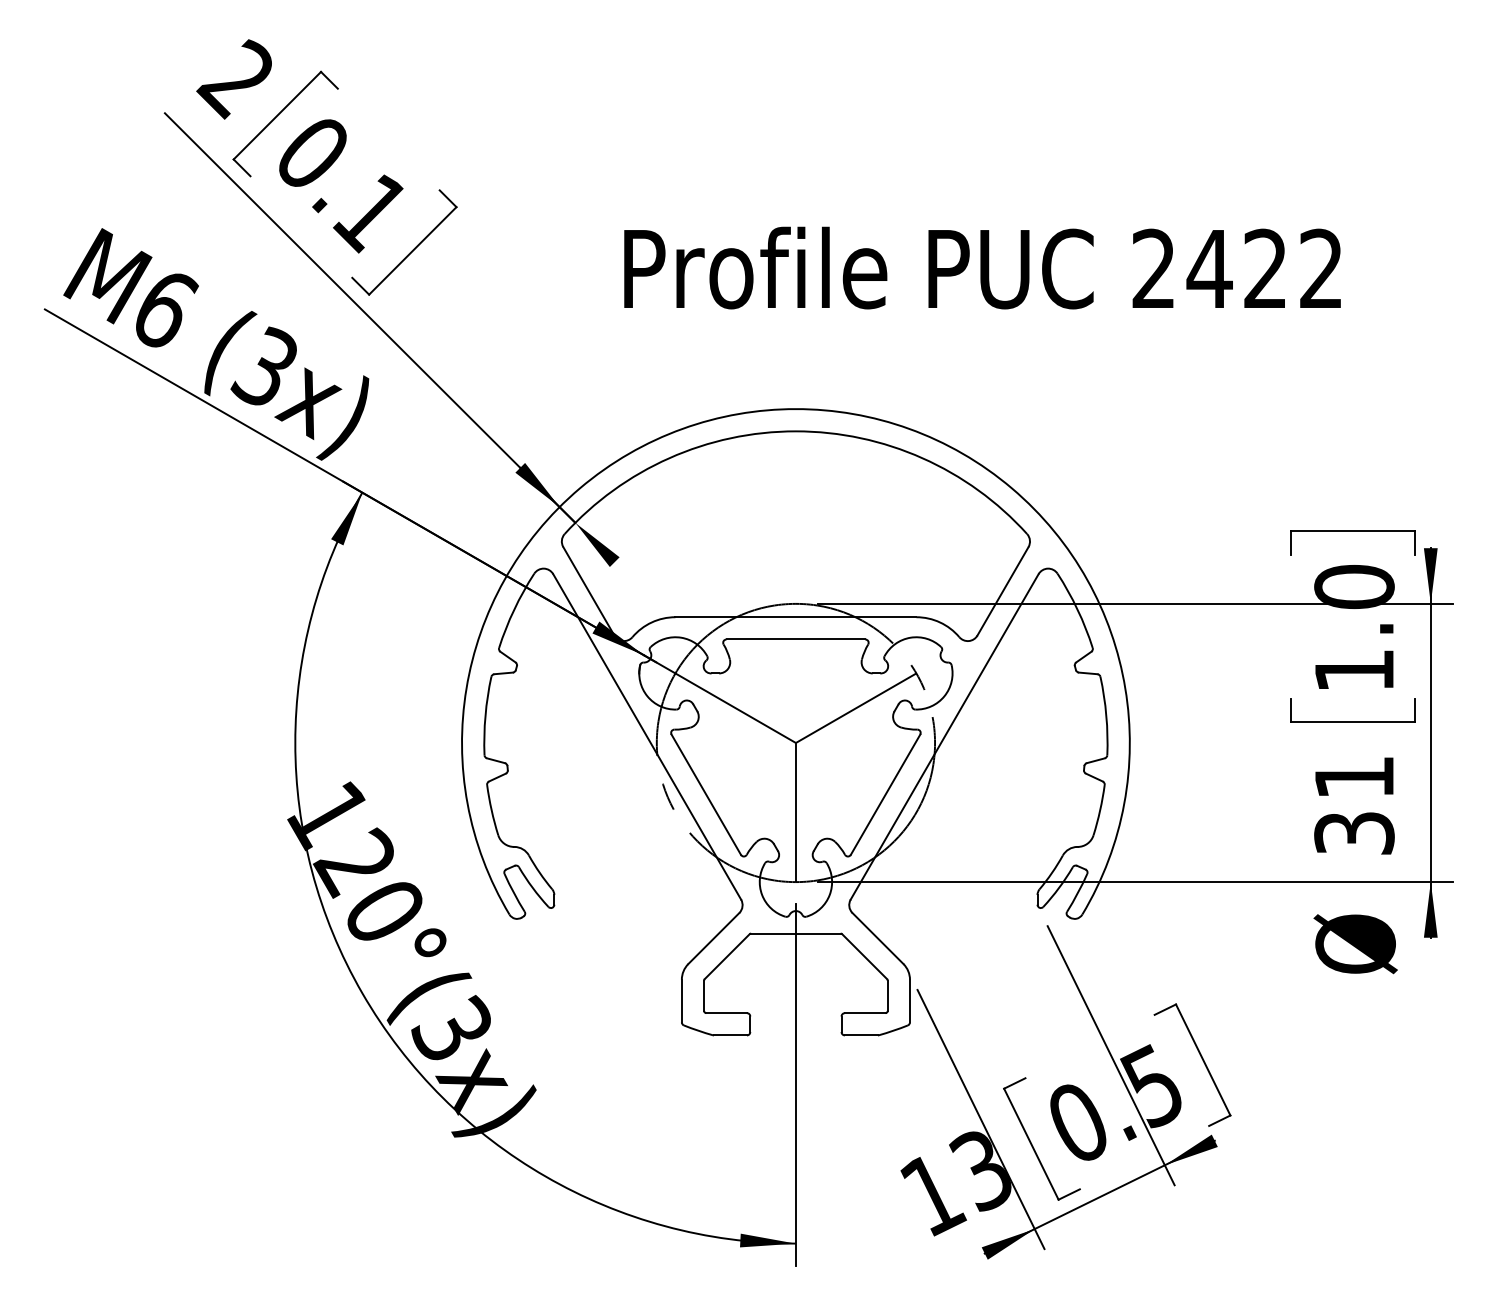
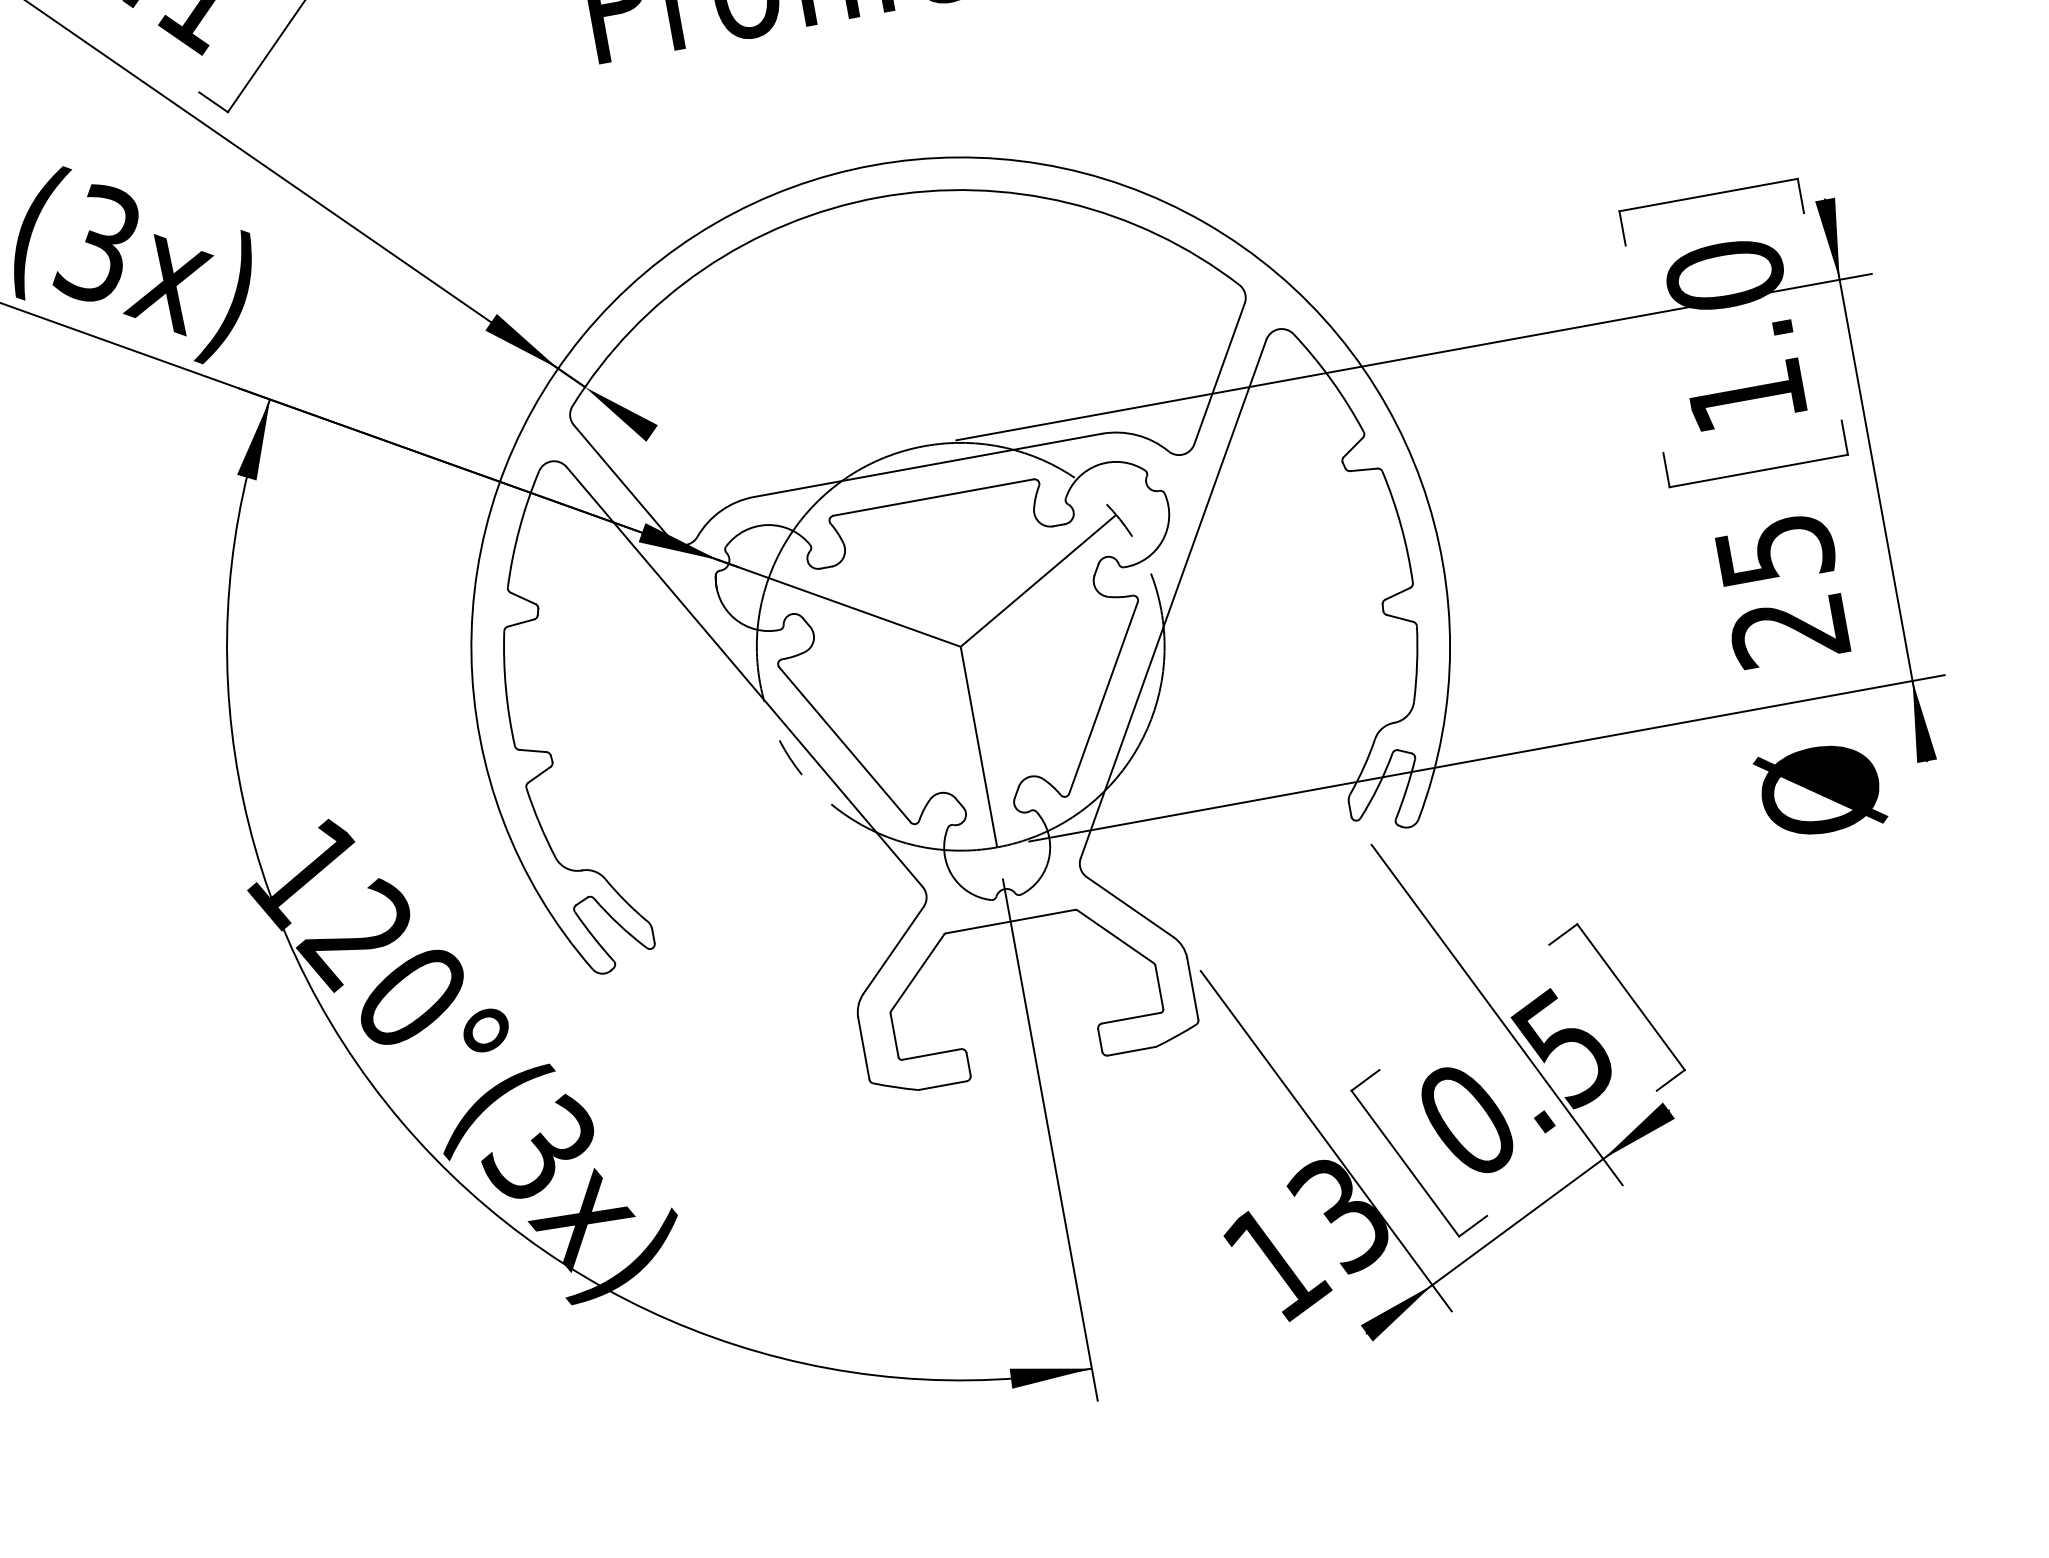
text: (1354, 805) -> (1782, 590), 31 -> 25

